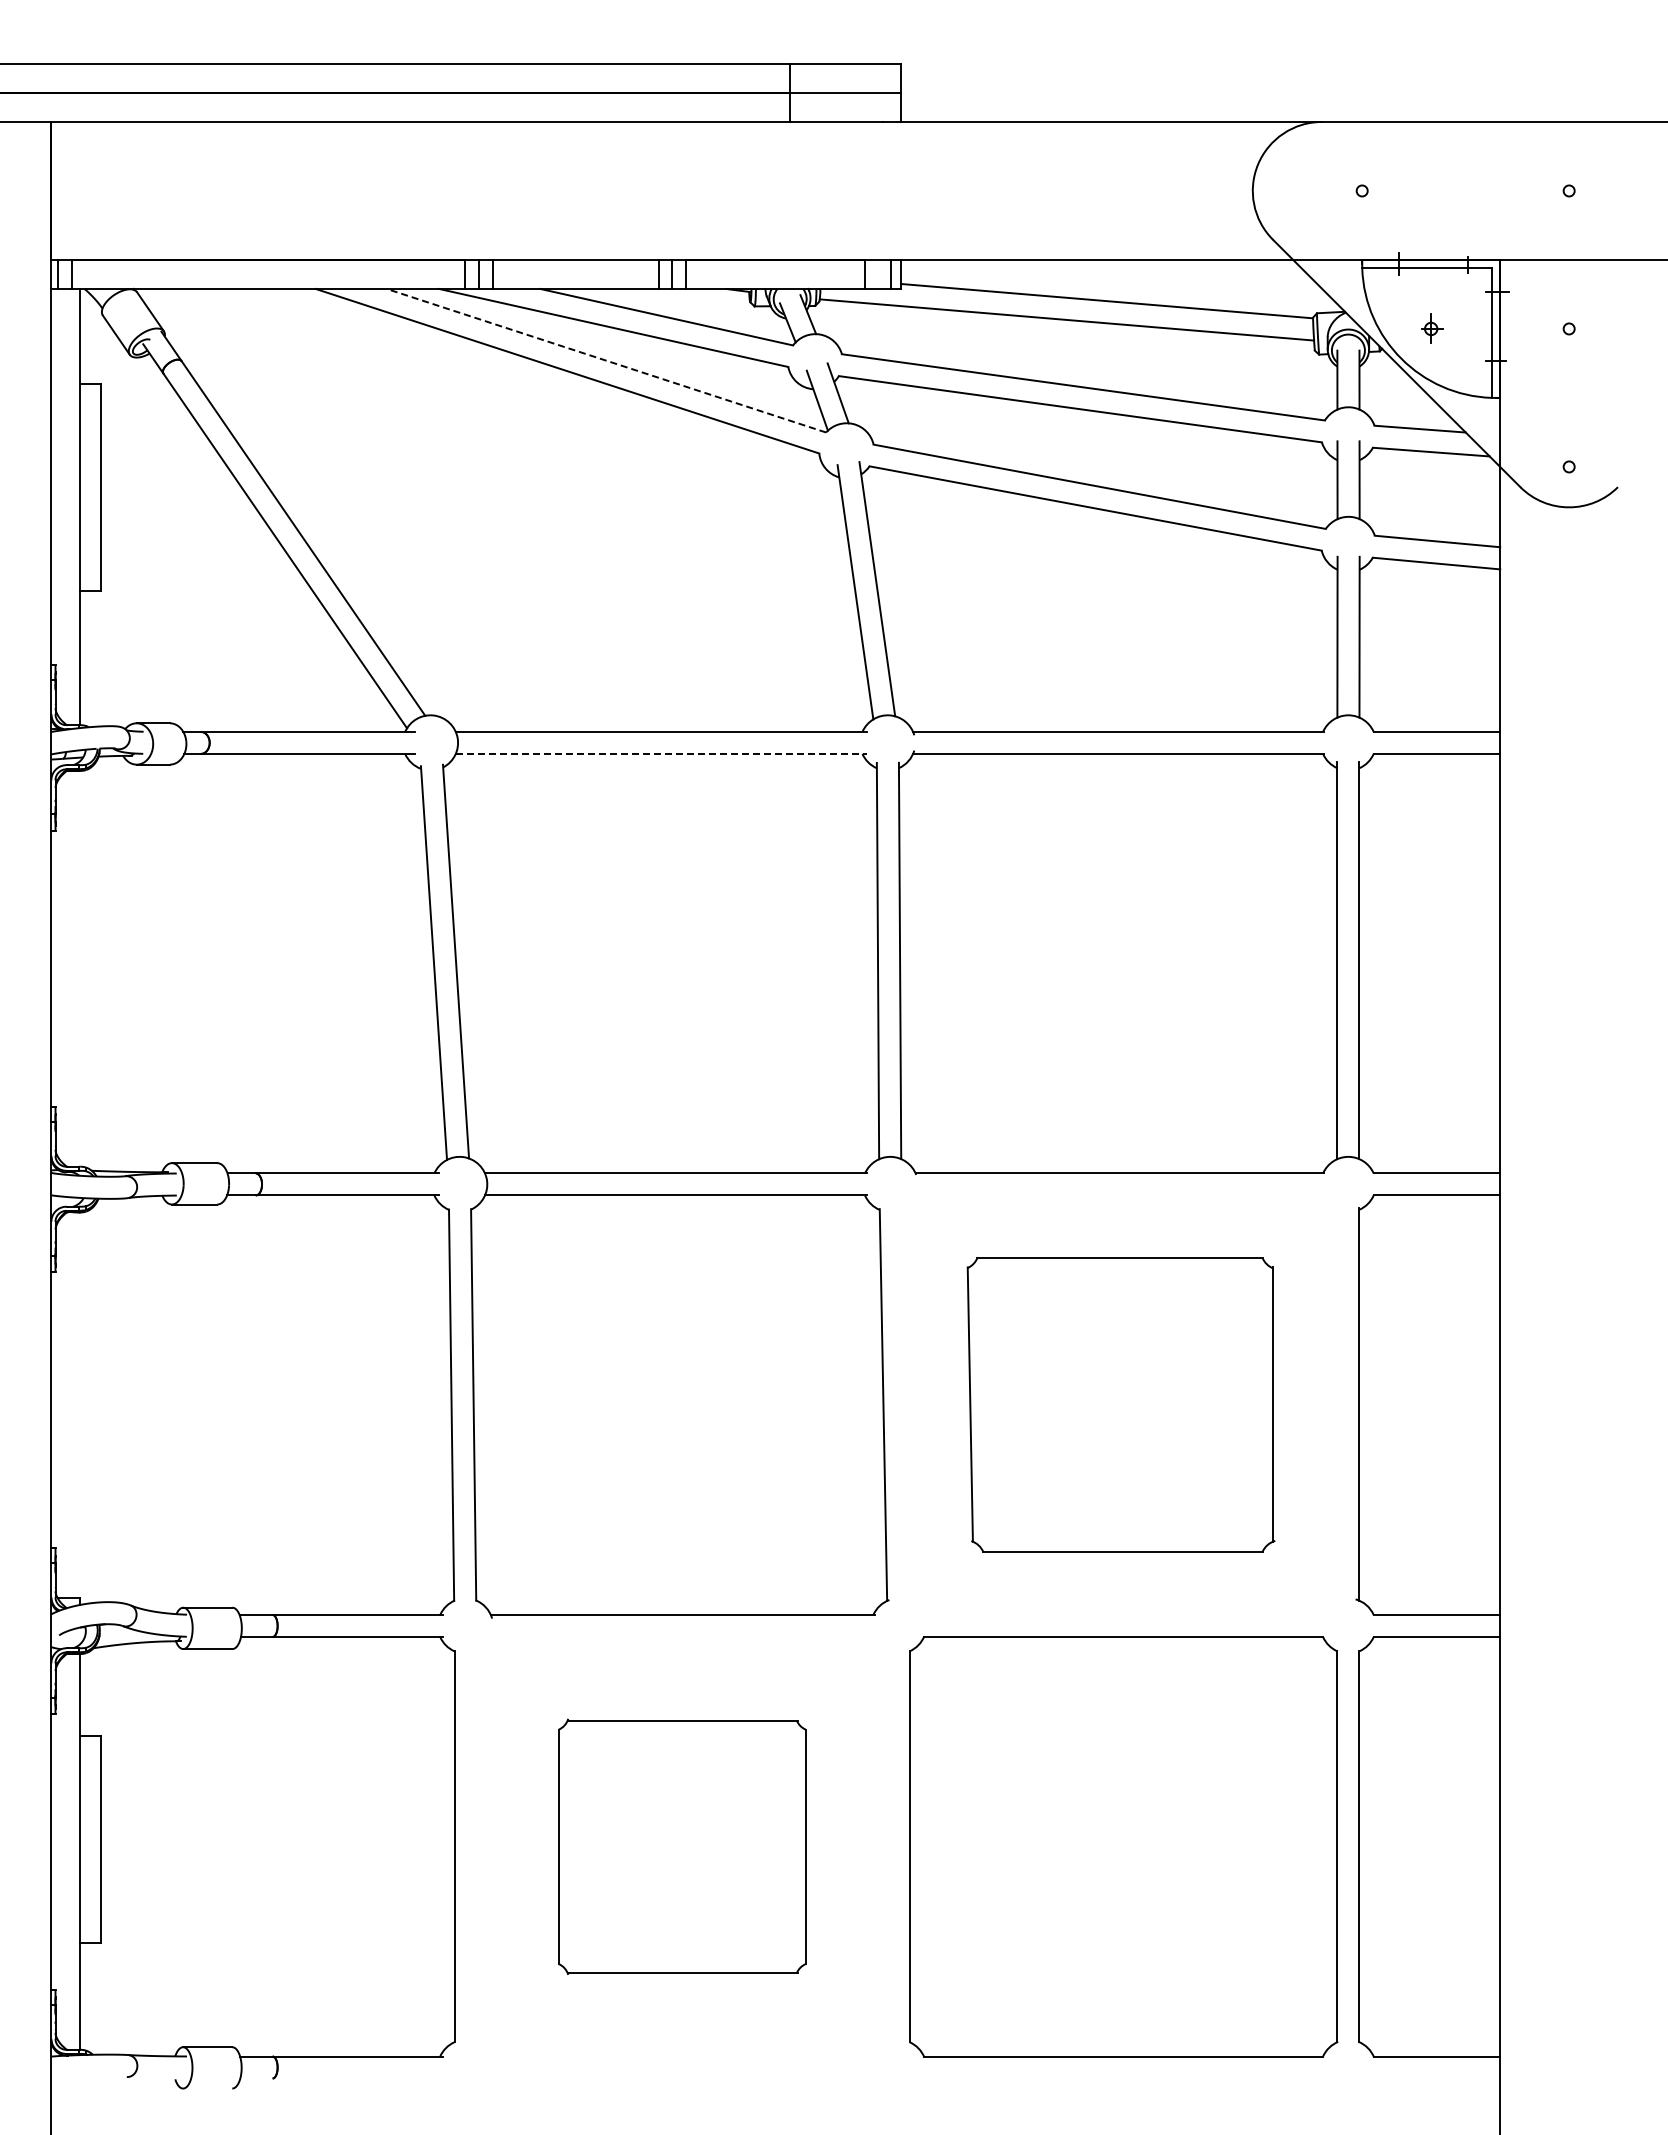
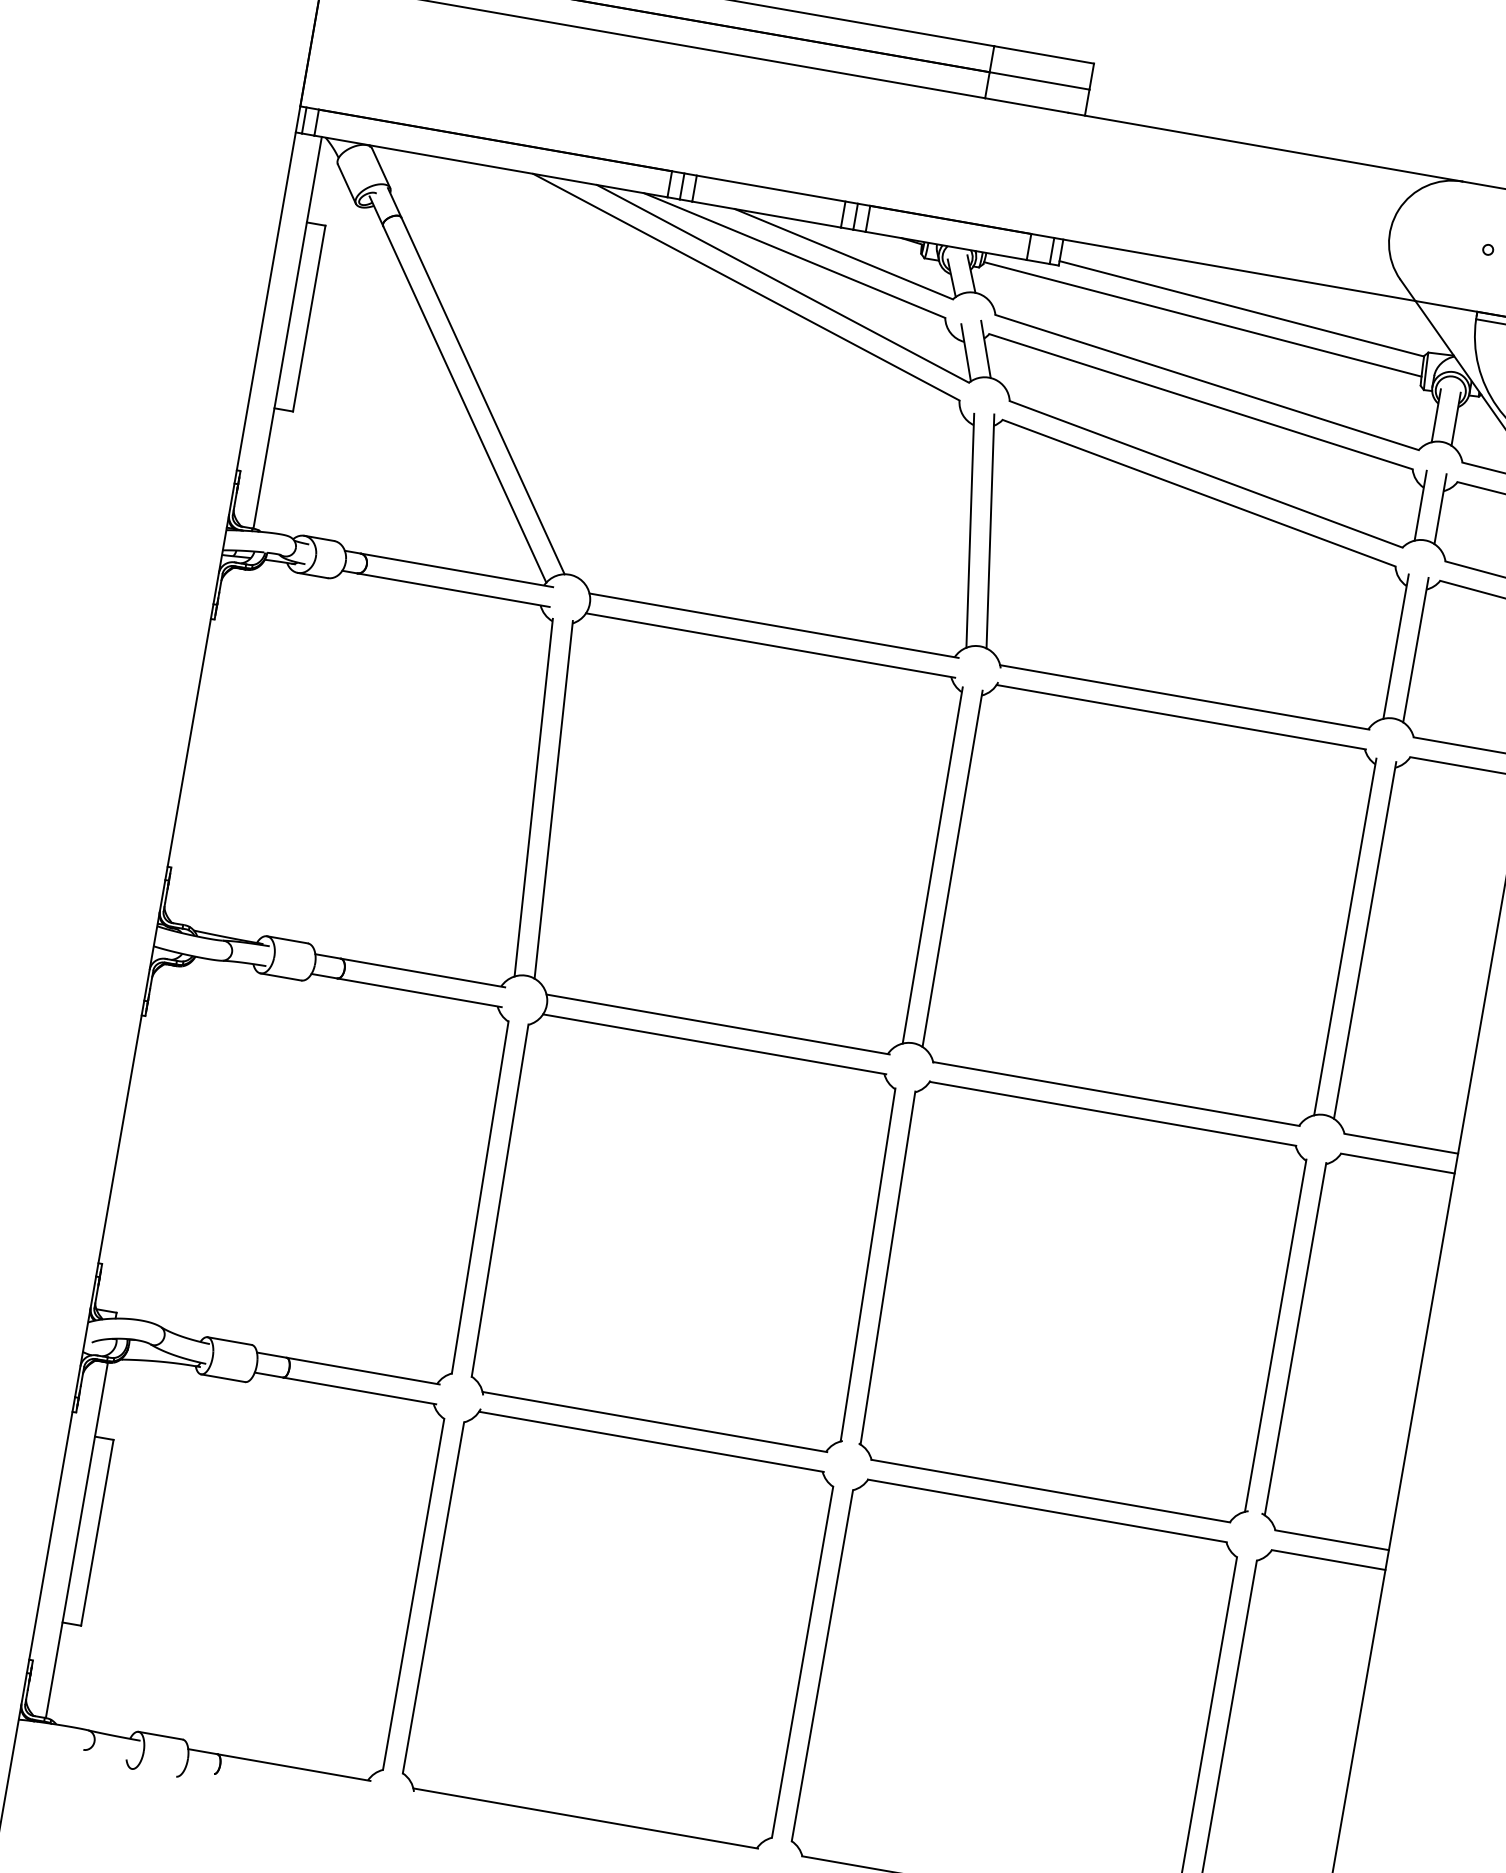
line: (605, 360) -> (782, 283), dashed -> solid
line: (661, 753) -> (770, 645), dashed -> solid
part: (1121, 1404) -> (1081, 1301), size x1.43
part: (682, 1846) -> (618, 1629), size x1.67

